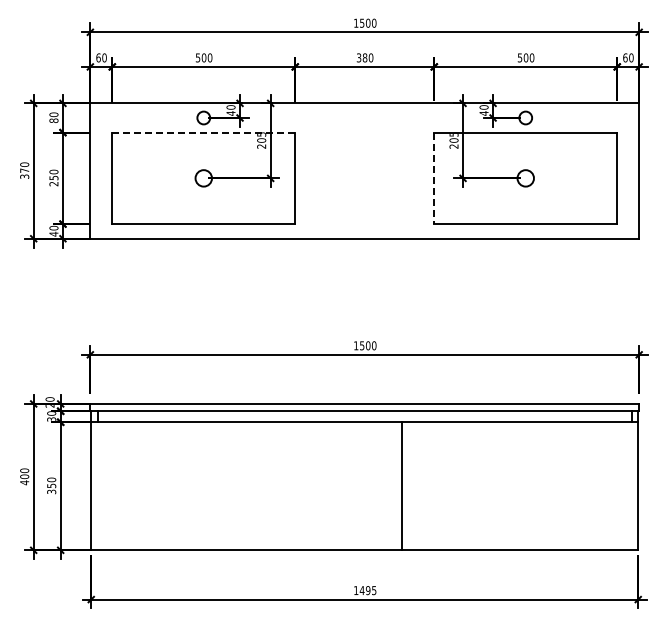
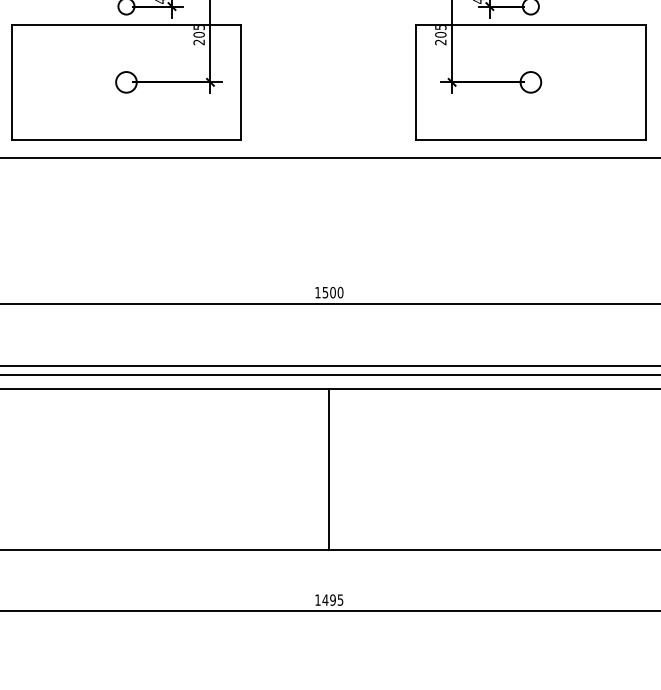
line: (203, 132) -> (126, 24), dashed -> solid
line: (434, 178) -> (416, 82), dashed -> solid
line: (401, 486) -> (328, 469), moved

